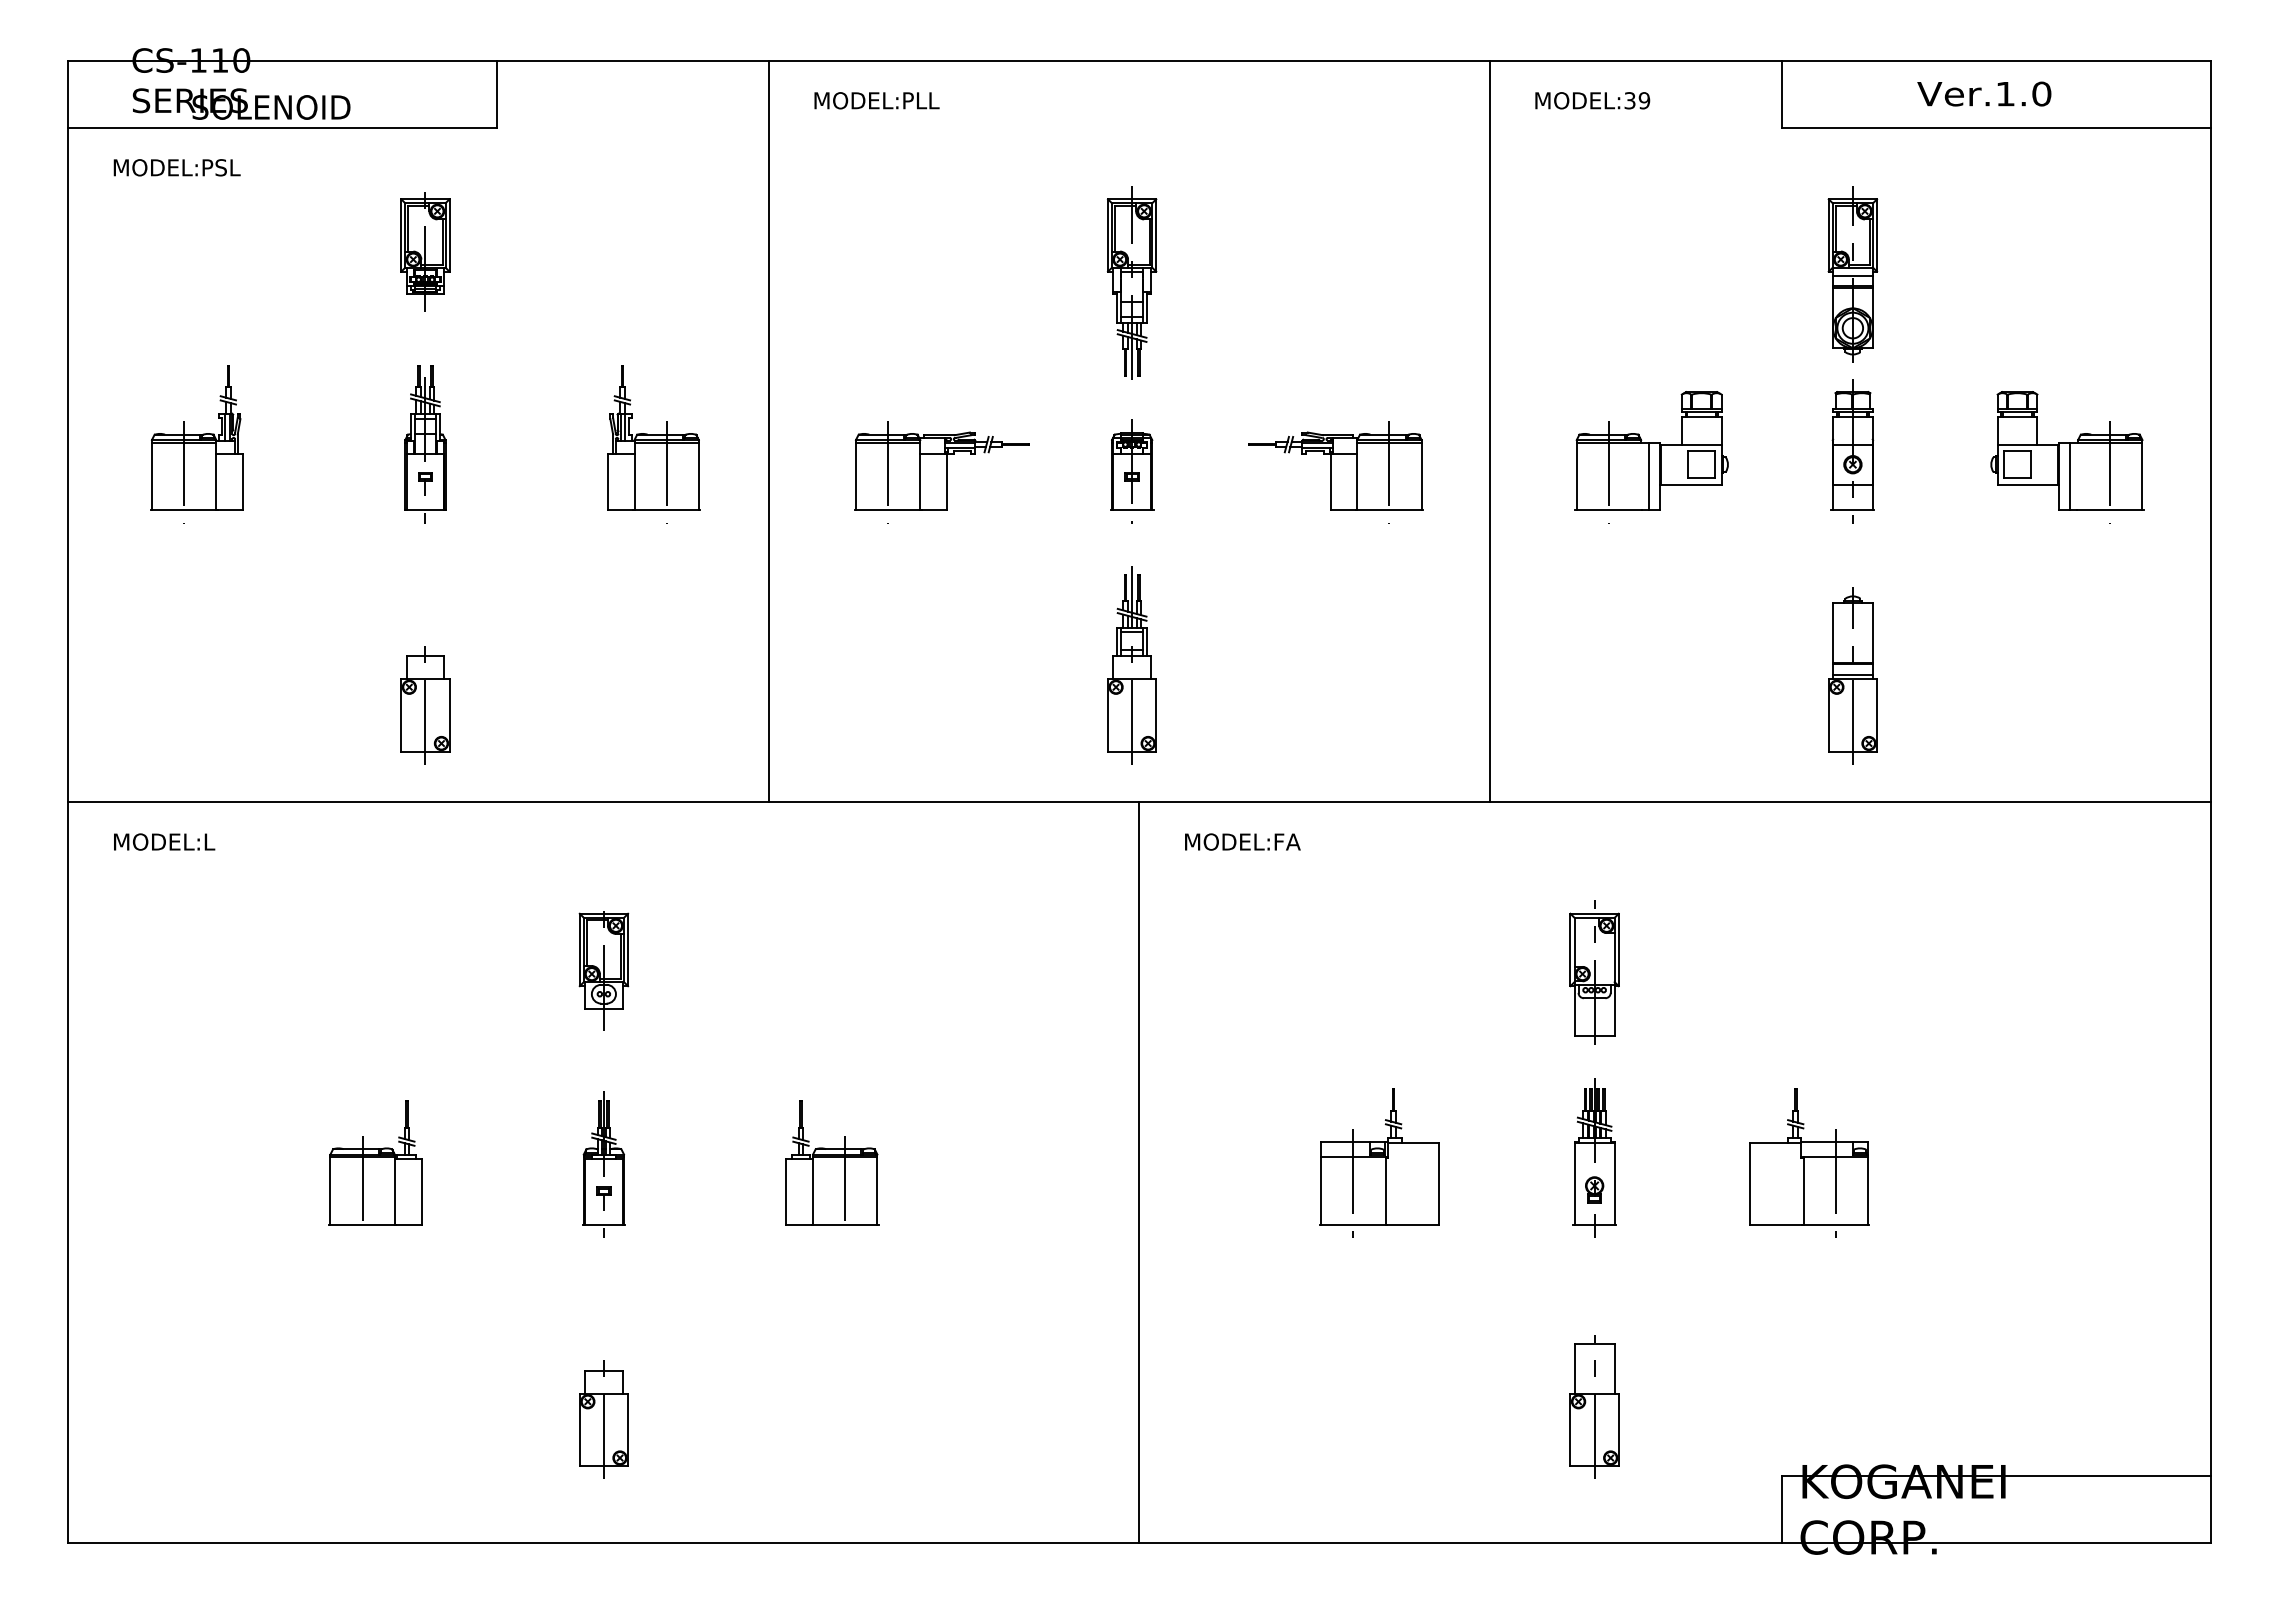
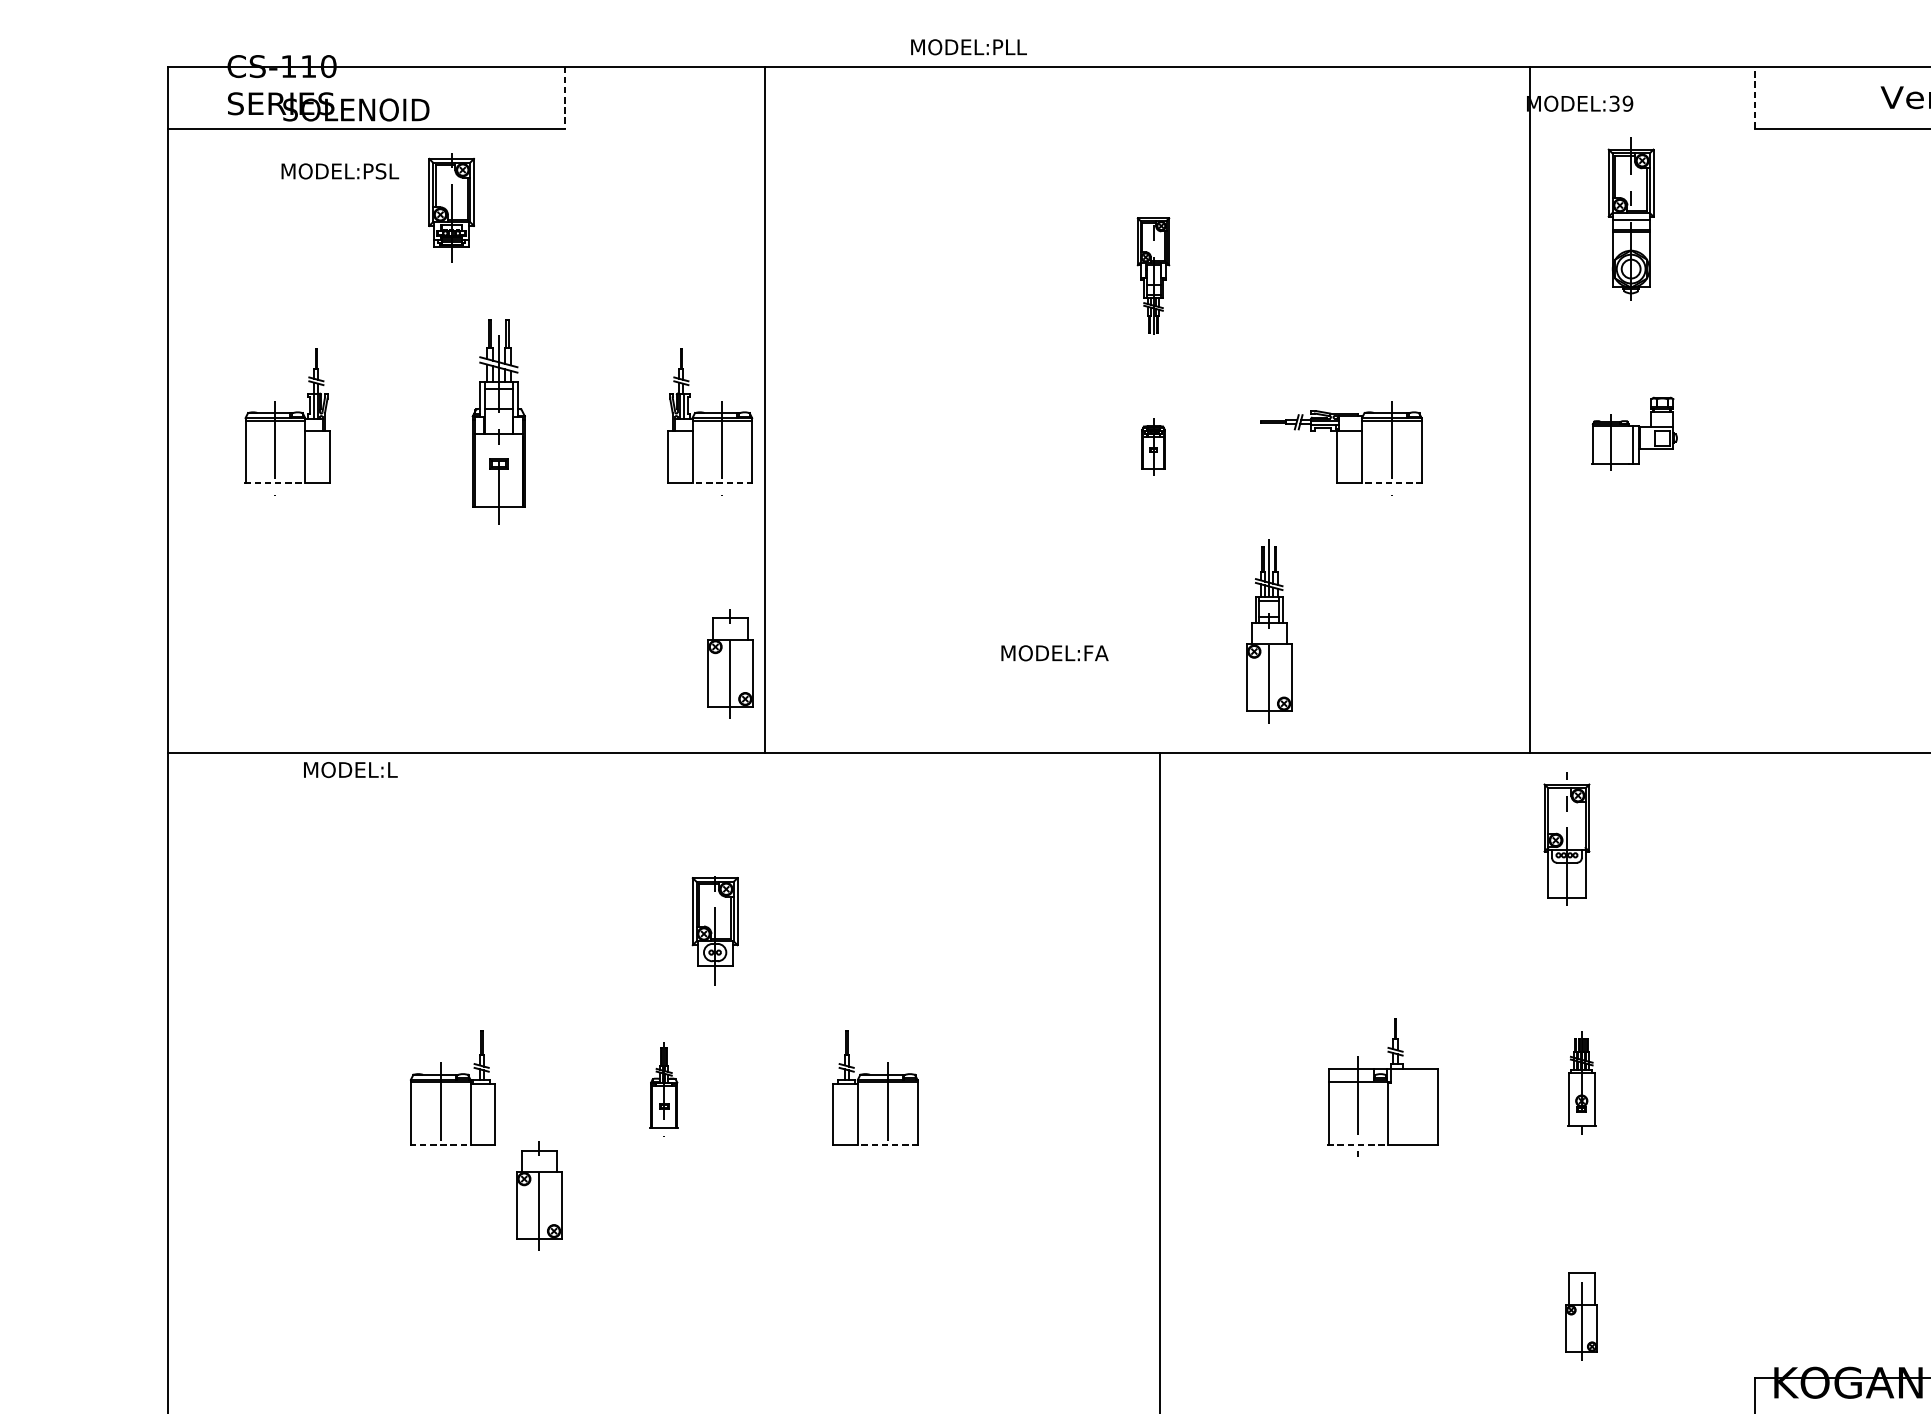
line: (497, 94) -> (565, 97), solid -> dashed
line: (1781, 94) -> (1754, 97), solid -> dashed
text: (876, 100) -> (968, 47), moved
text: (176, 167) -> (339, 171), moved
part: (425, 251) -> (451, 207), moved
part: (1852, 274) -> (1630, 219), moved
part: (1132, 282) -> (1153, 272), size x0.7
line: (769, 430) -> (765, 409), moved
line: (1489, 430) -> (1529, 409), moved
part: (425, 444) -> (498, 422), size x1.4
part: (1852, 451) -> (1820, 428), removed
part: (1651, 457) -> (1634, 434), size x0.6
part: (1132, 471) -> (1153, 447), size x0.6
part: (941, 472) -> (976, 448), removed
line: (184, 510) -> (275, 483), solid -> dashed
line: (666, 510) -> (722, 483), solid -> dashed
line: (1389, 510) -> (1391, 483), solid -> dashed
part: (1131, 665) -> (1268, 631), moved
part: (1852, 675) -> (1820, 636), removed
part: (425, 705) -> (730, 663), moved
text: (164, 841) -> (350, 769), moved
text: (1242, 841) -> (1054, 652), moved
part: (603, 970) -> (714, 930), moved
part: (1594, 972) -> (1566, 838), moved
part: (1594, 1157) -> (1581, 1082), size x0.7
part: (1809, 1162) -> (1780, 1087), removed
part: (603, 1164) -> (663, 1089), size x0.7
line: (362, 1224) -> (440, 1144), solid -> dashed
line: (845, 1224) -> (887, 1144), solid -> dashed
line: (1353, 1224) -> (1358, 1144), solid -> dashed
part: (1594, 1406) -> (1581, 1313), size x0.7
part: (603, 1419) -> (538, 1195), moved

